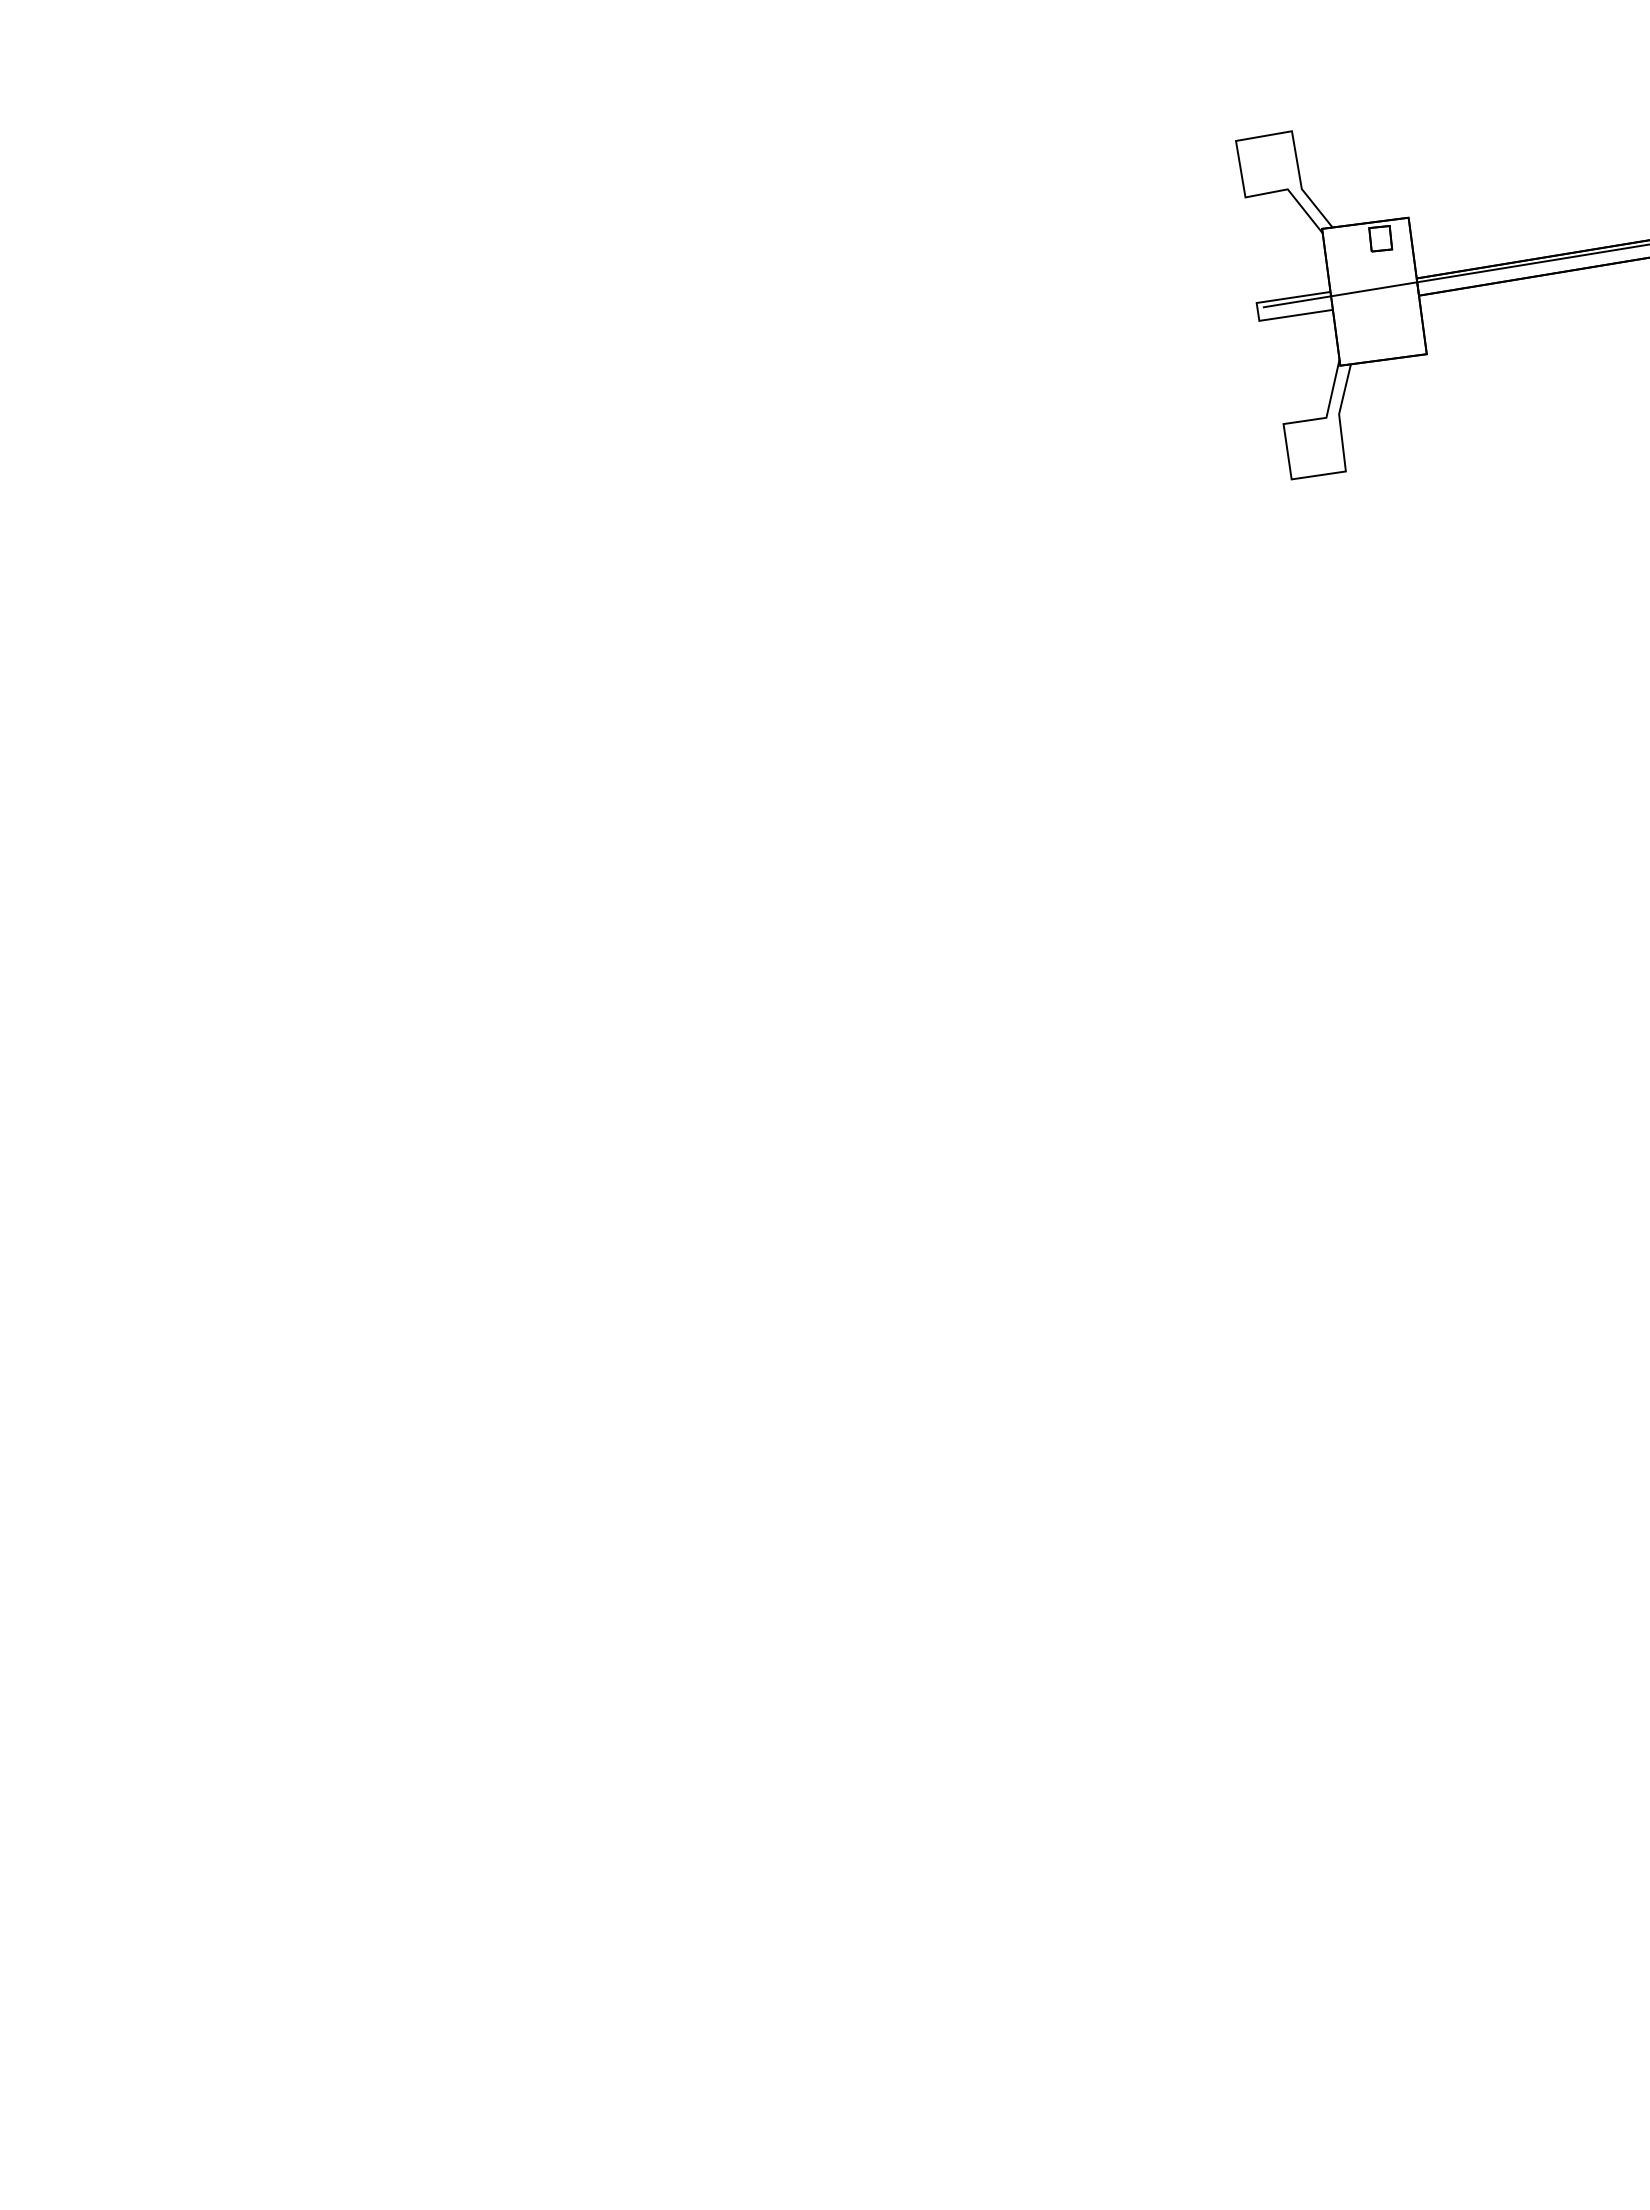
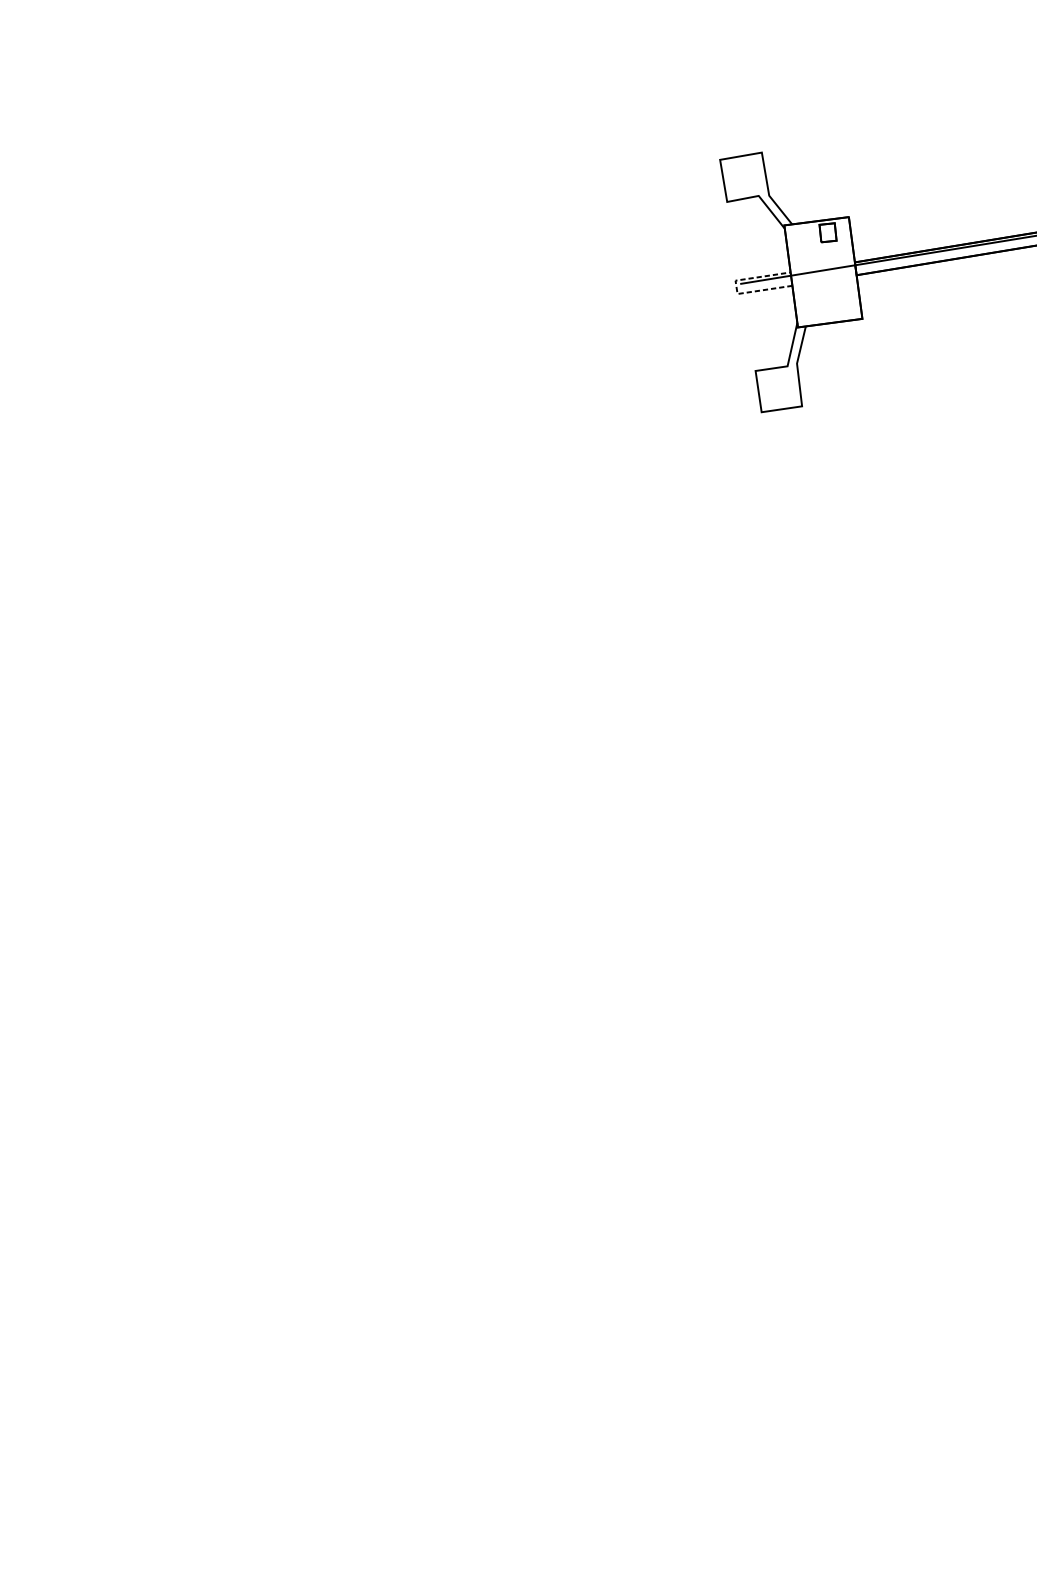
line: (1257, 311) -> (736, 287), solid -> dashed

